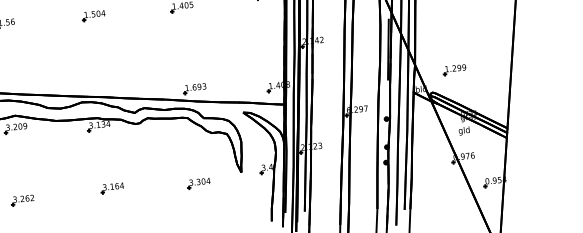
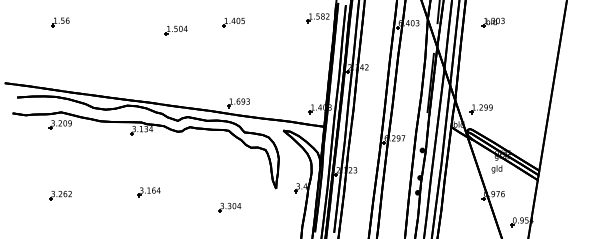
part: (93, 15) -> (175, 30), moved
part: (453, 70) -> (480, 109), moved
part: (198, 183) -> (229, 207), moved

